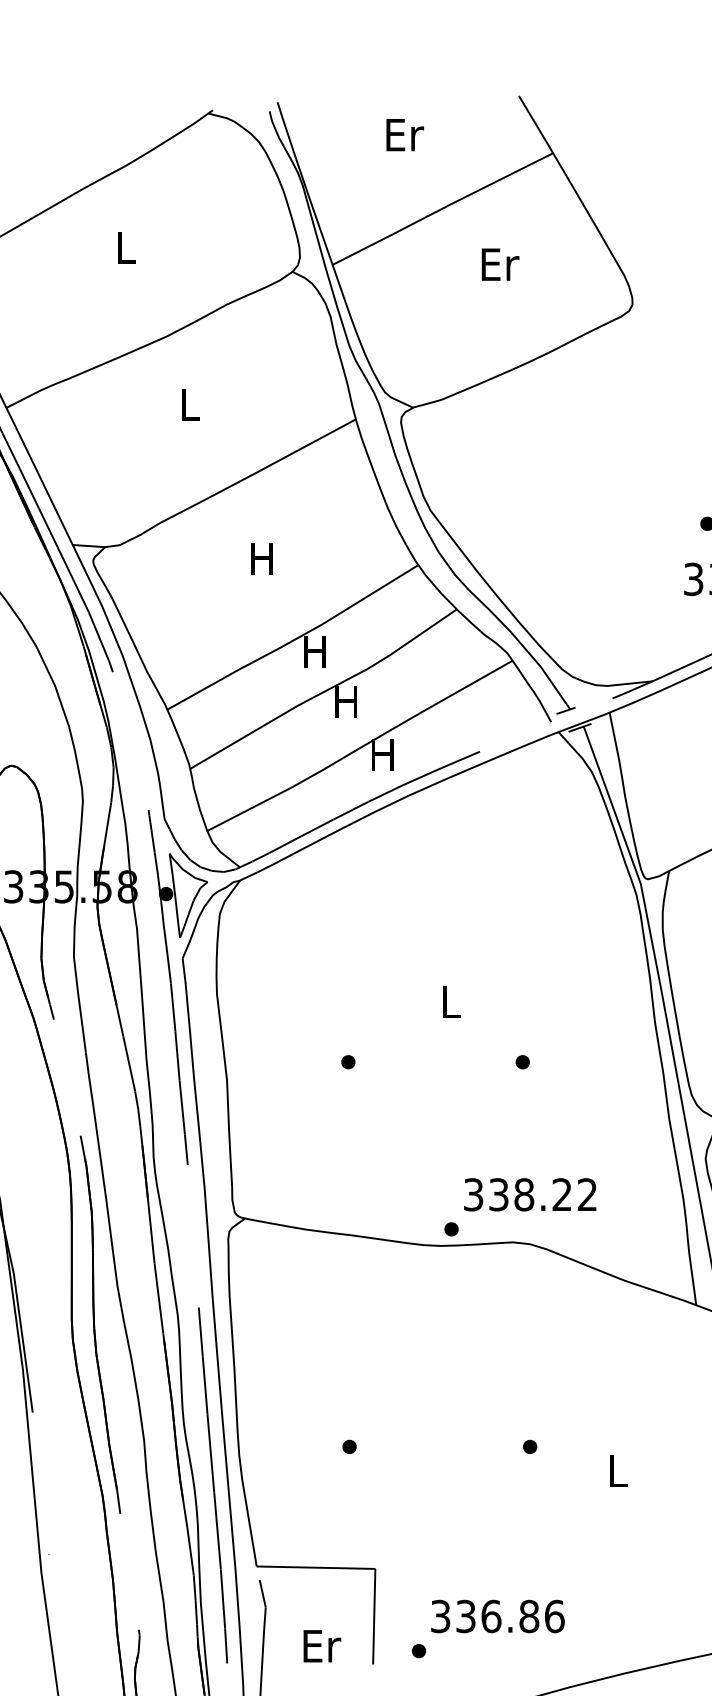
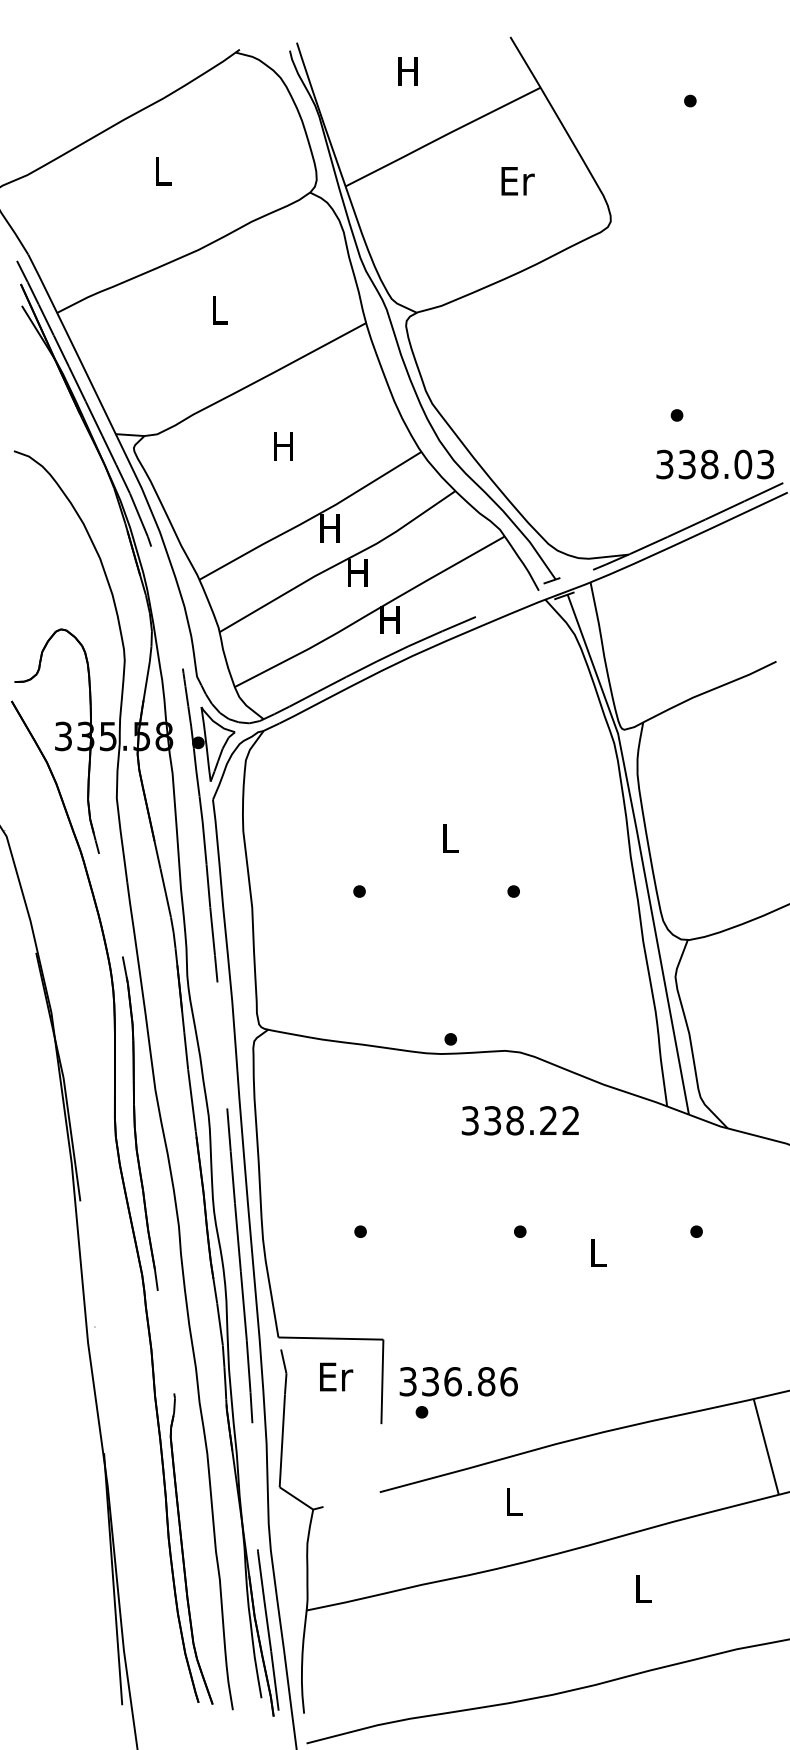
text: (404, 134) -> (409, 71), Er -> H
text: (499, 264) -> (517, 181), moved
text: (529, 1194) -> (519, 1120), moved
text: (497, 1616) -> (458, 1381), moved
text: (322, 1645) -> (336, 1376), moved

